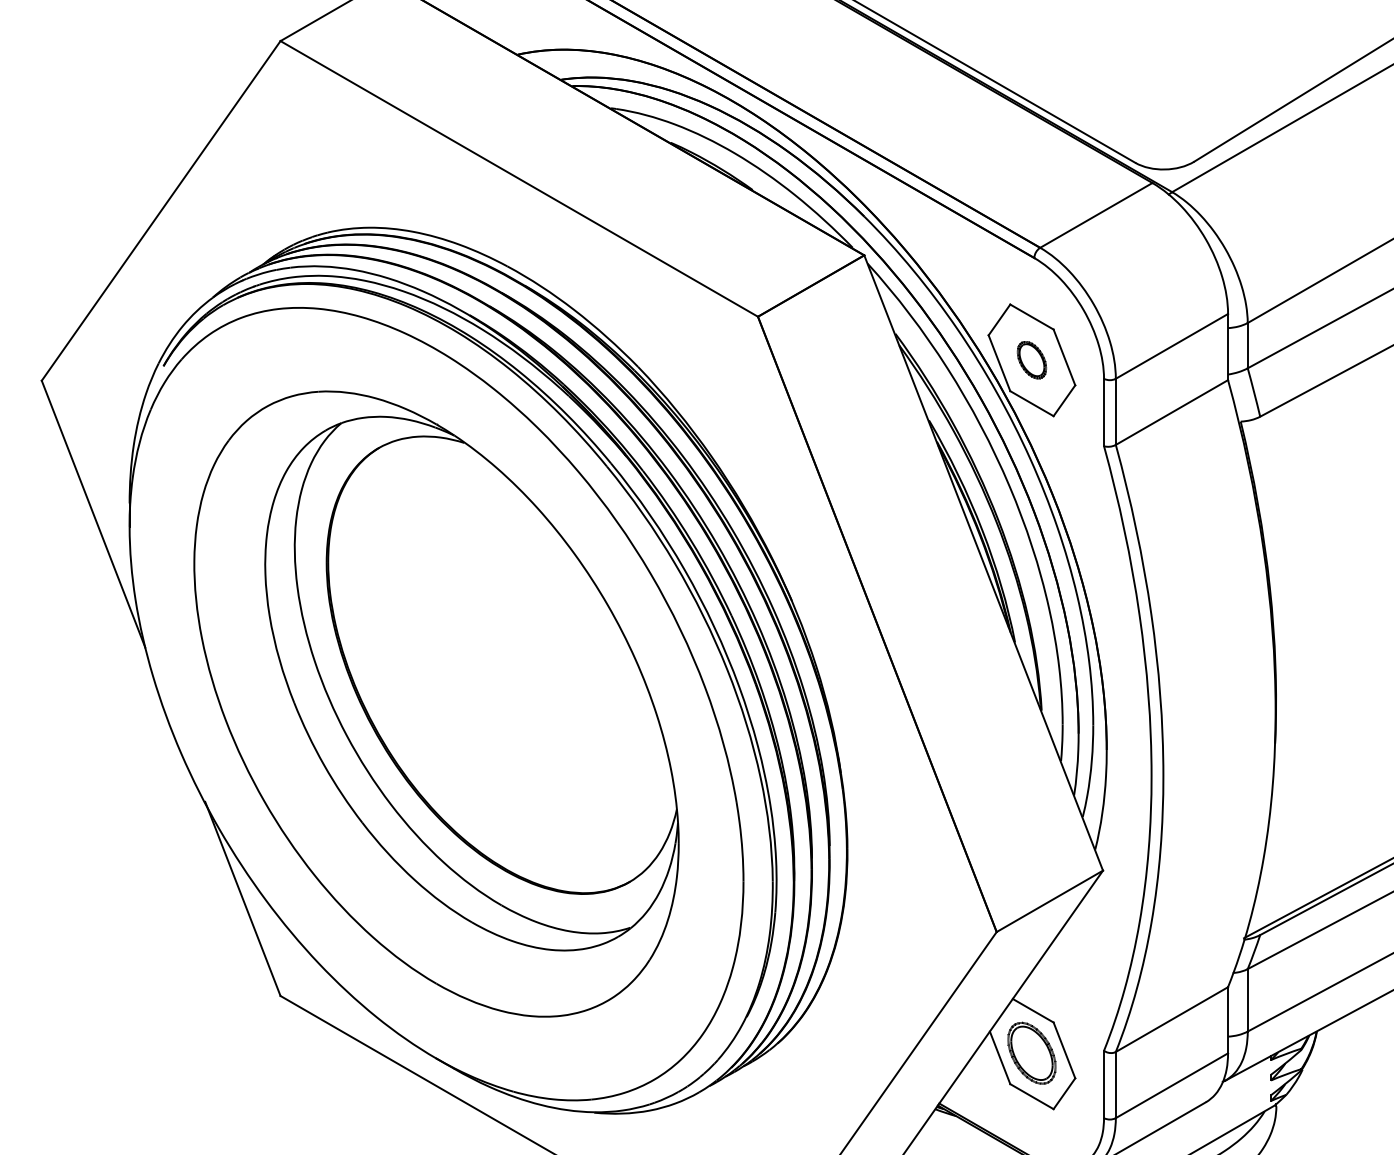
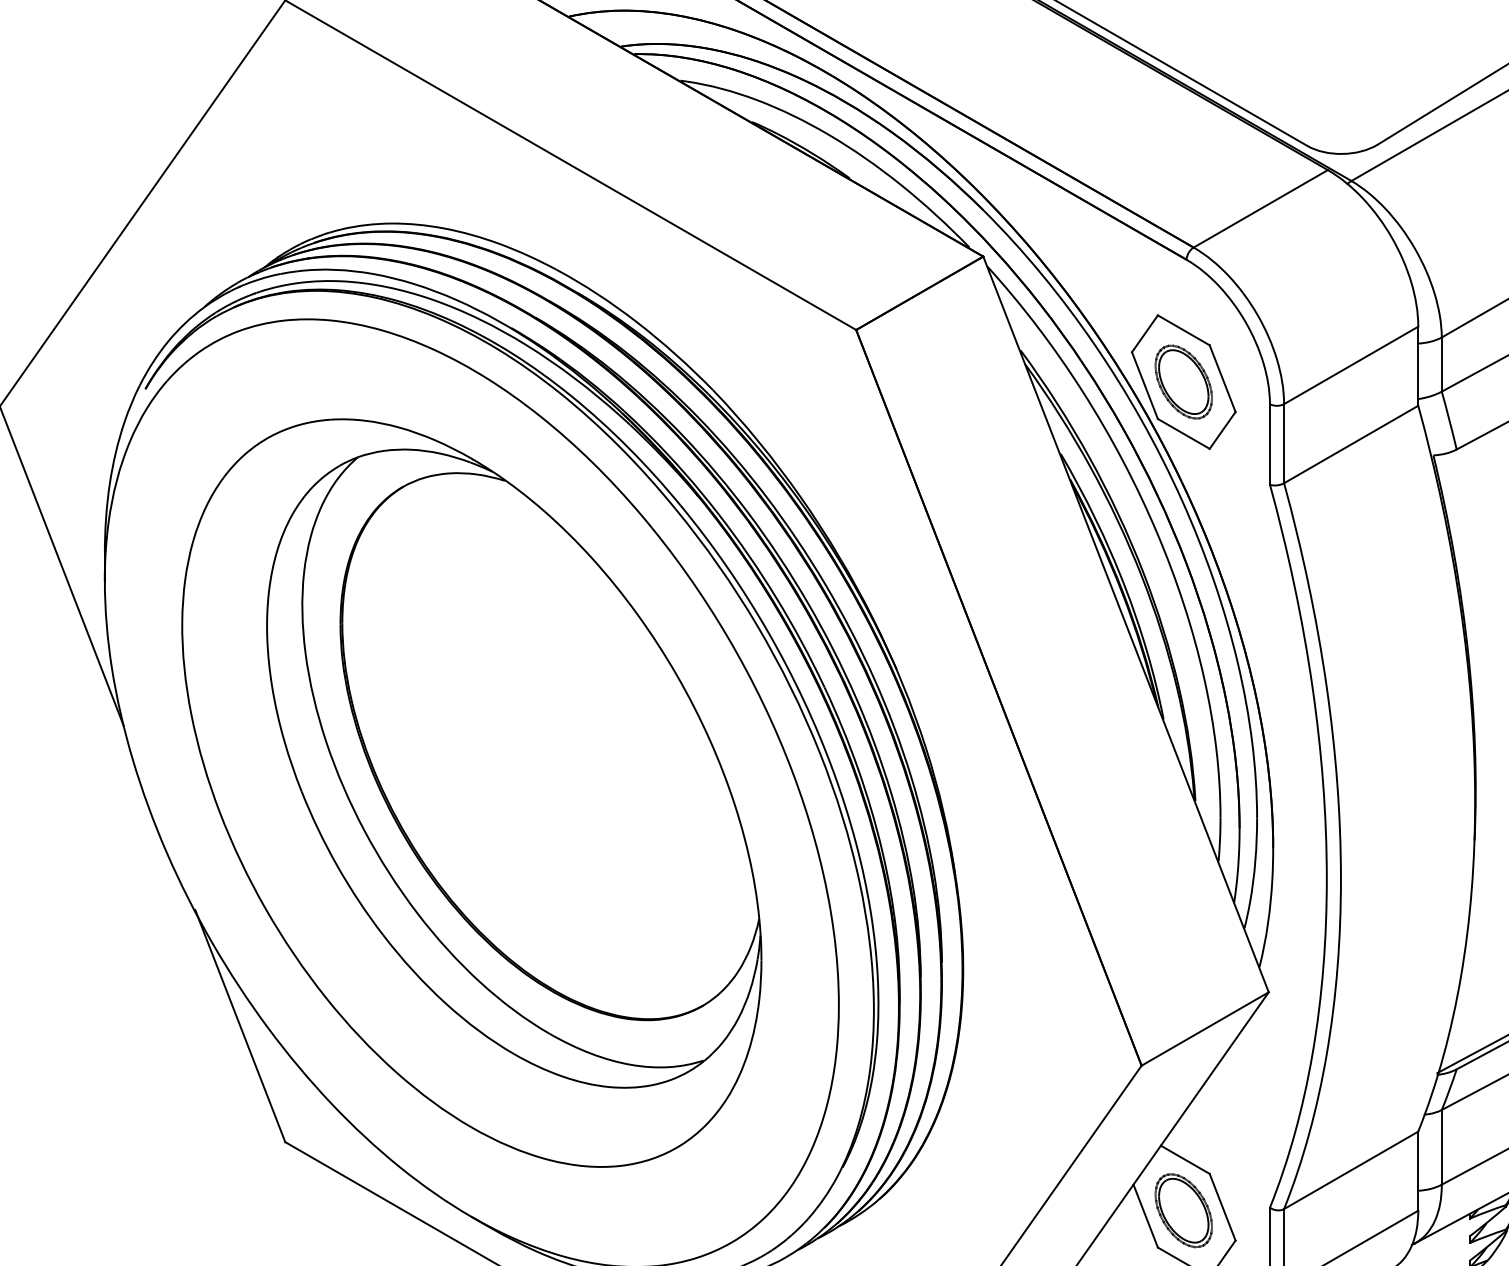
part: (1031, 359) -> (1183, 381), size x1.67

